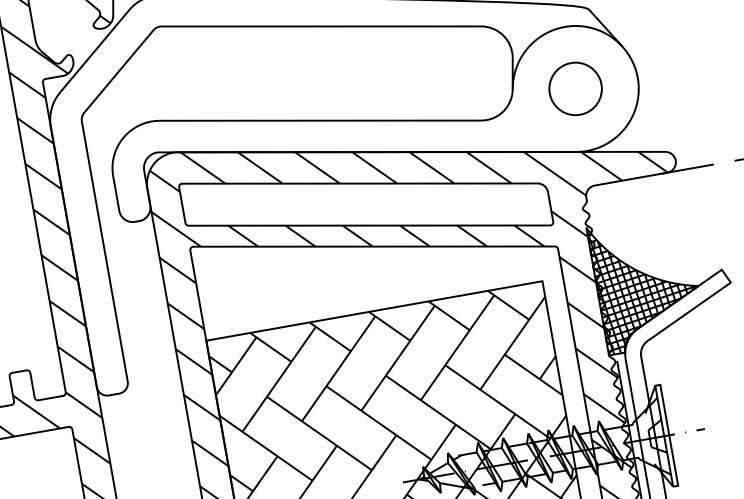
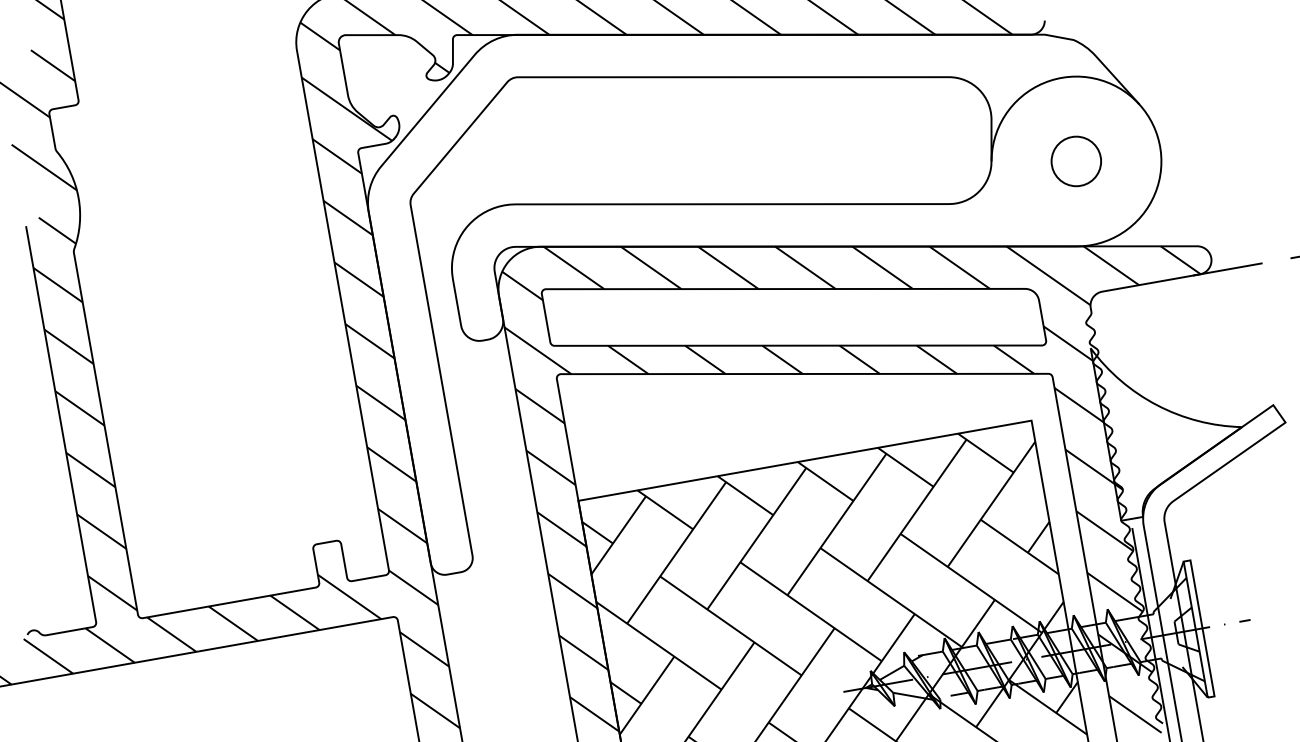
circle: (575, 88) -> (1076, 161), size x0.7
hatch: (641, 291) -> (1165, 434), removed

